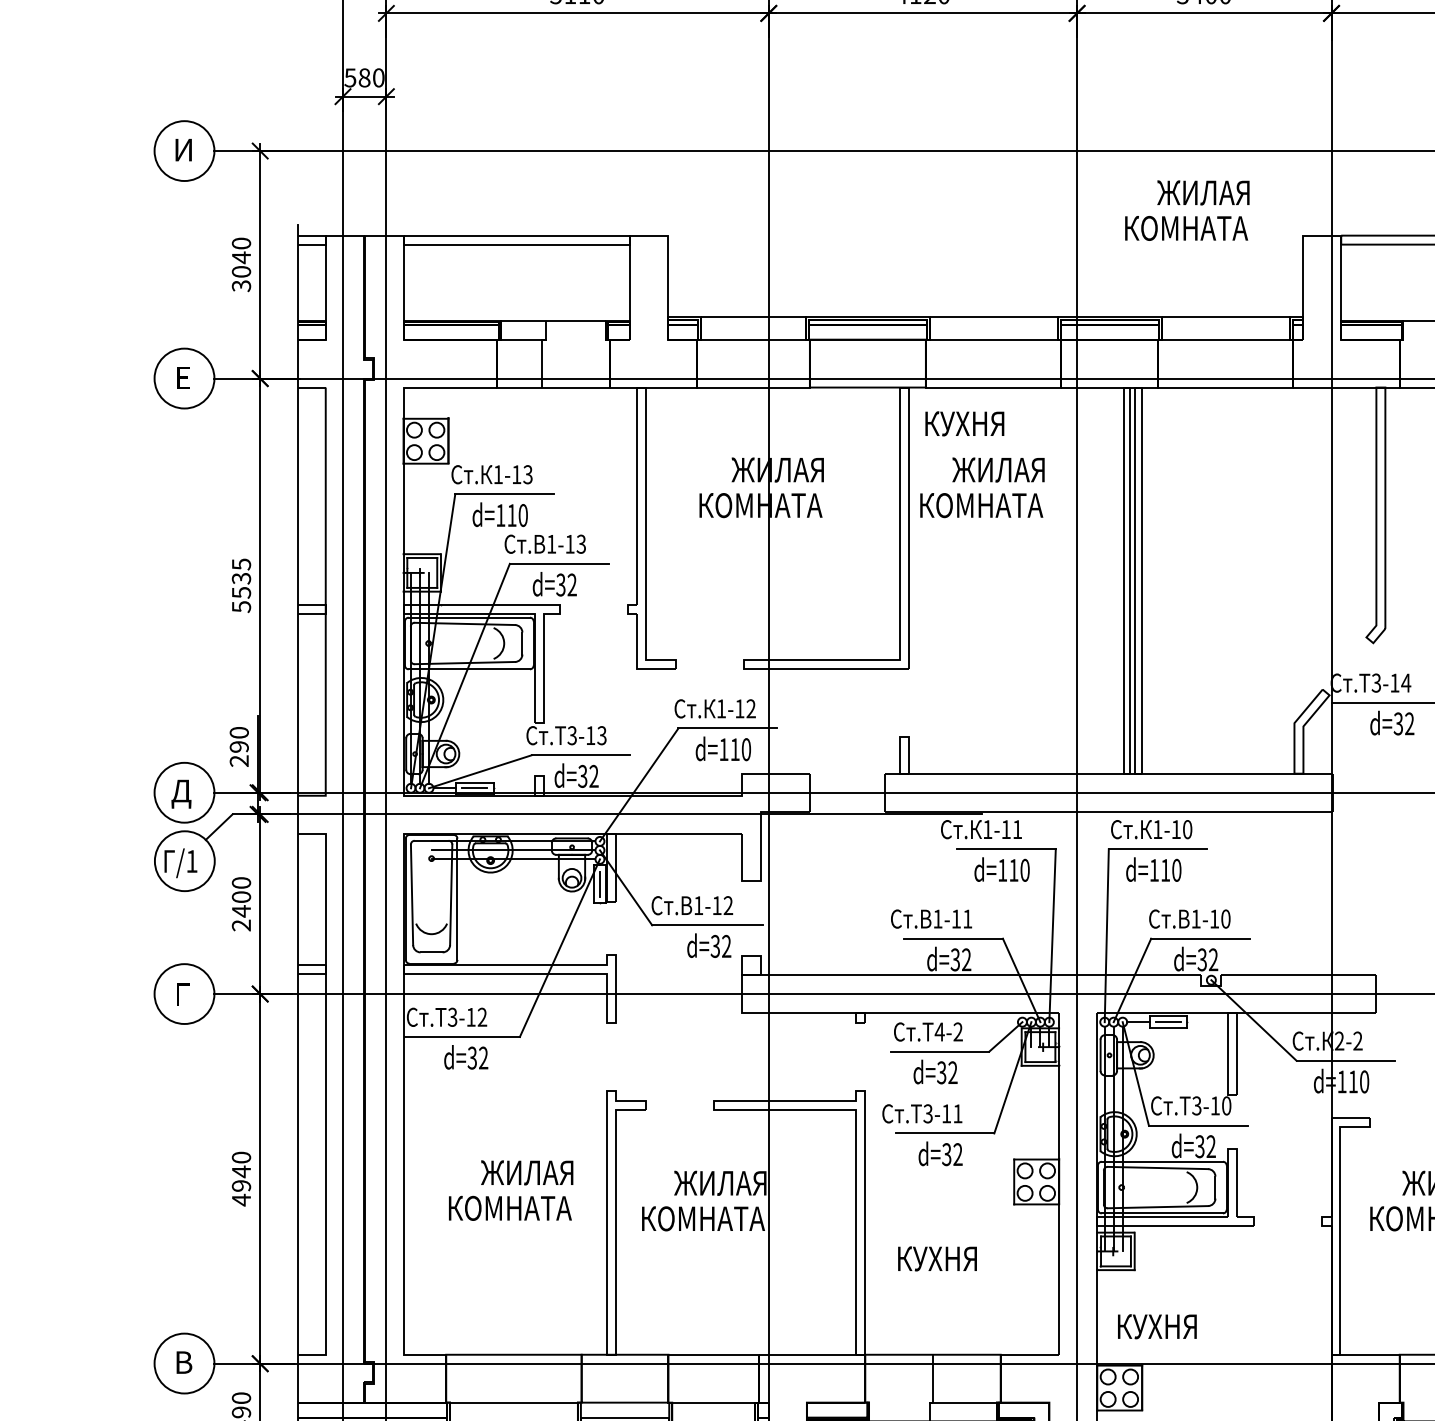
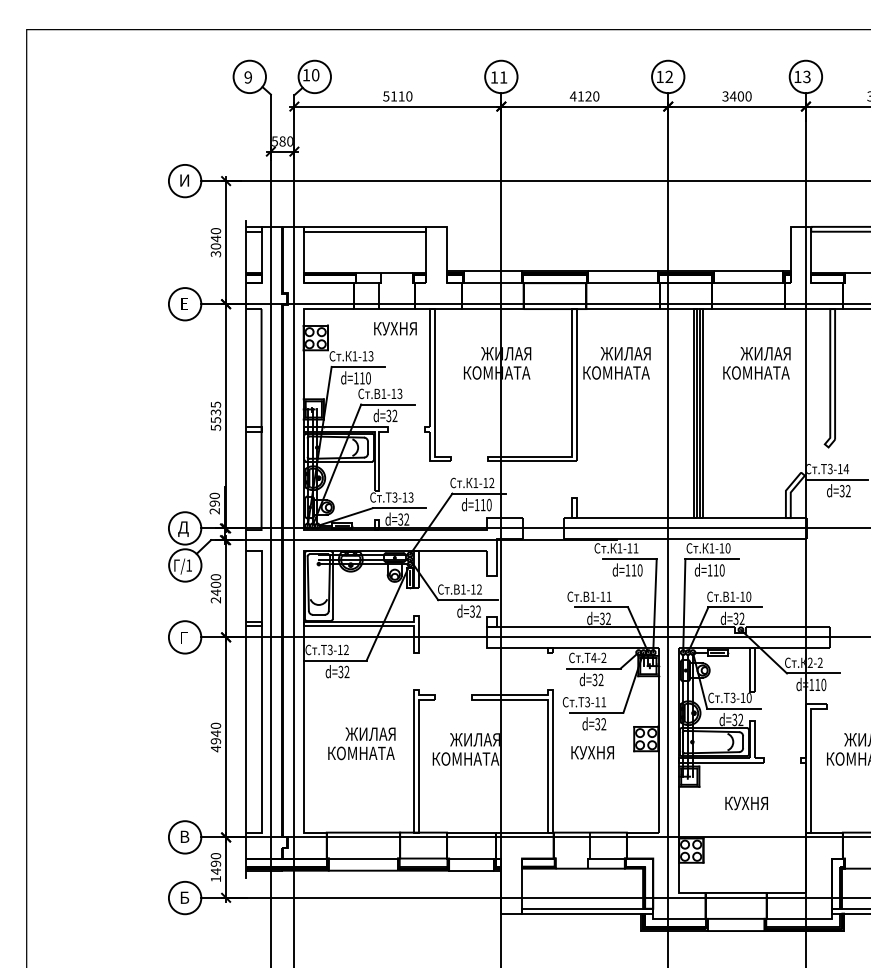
text: (1186, 210) -> (756, 363), moved
text: (964, 423) -> (395, 328), moved
text: (937, 1258) -> (592, 752), moved
text: (1157, 1326) -> (746, 803), moved

